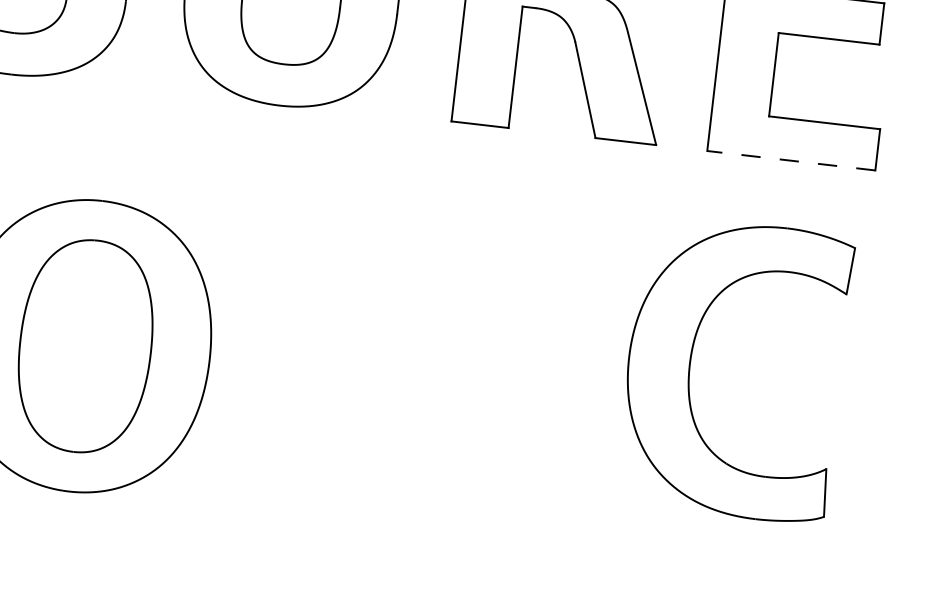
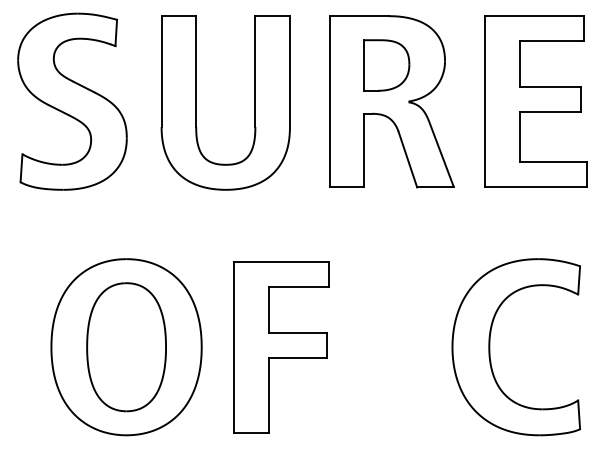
line: (790, 160) -> (535, 187), dashed -> solid
part: (691, 365) -> (490, 347), moved
part: (341, 376) -> (281, 347), added

